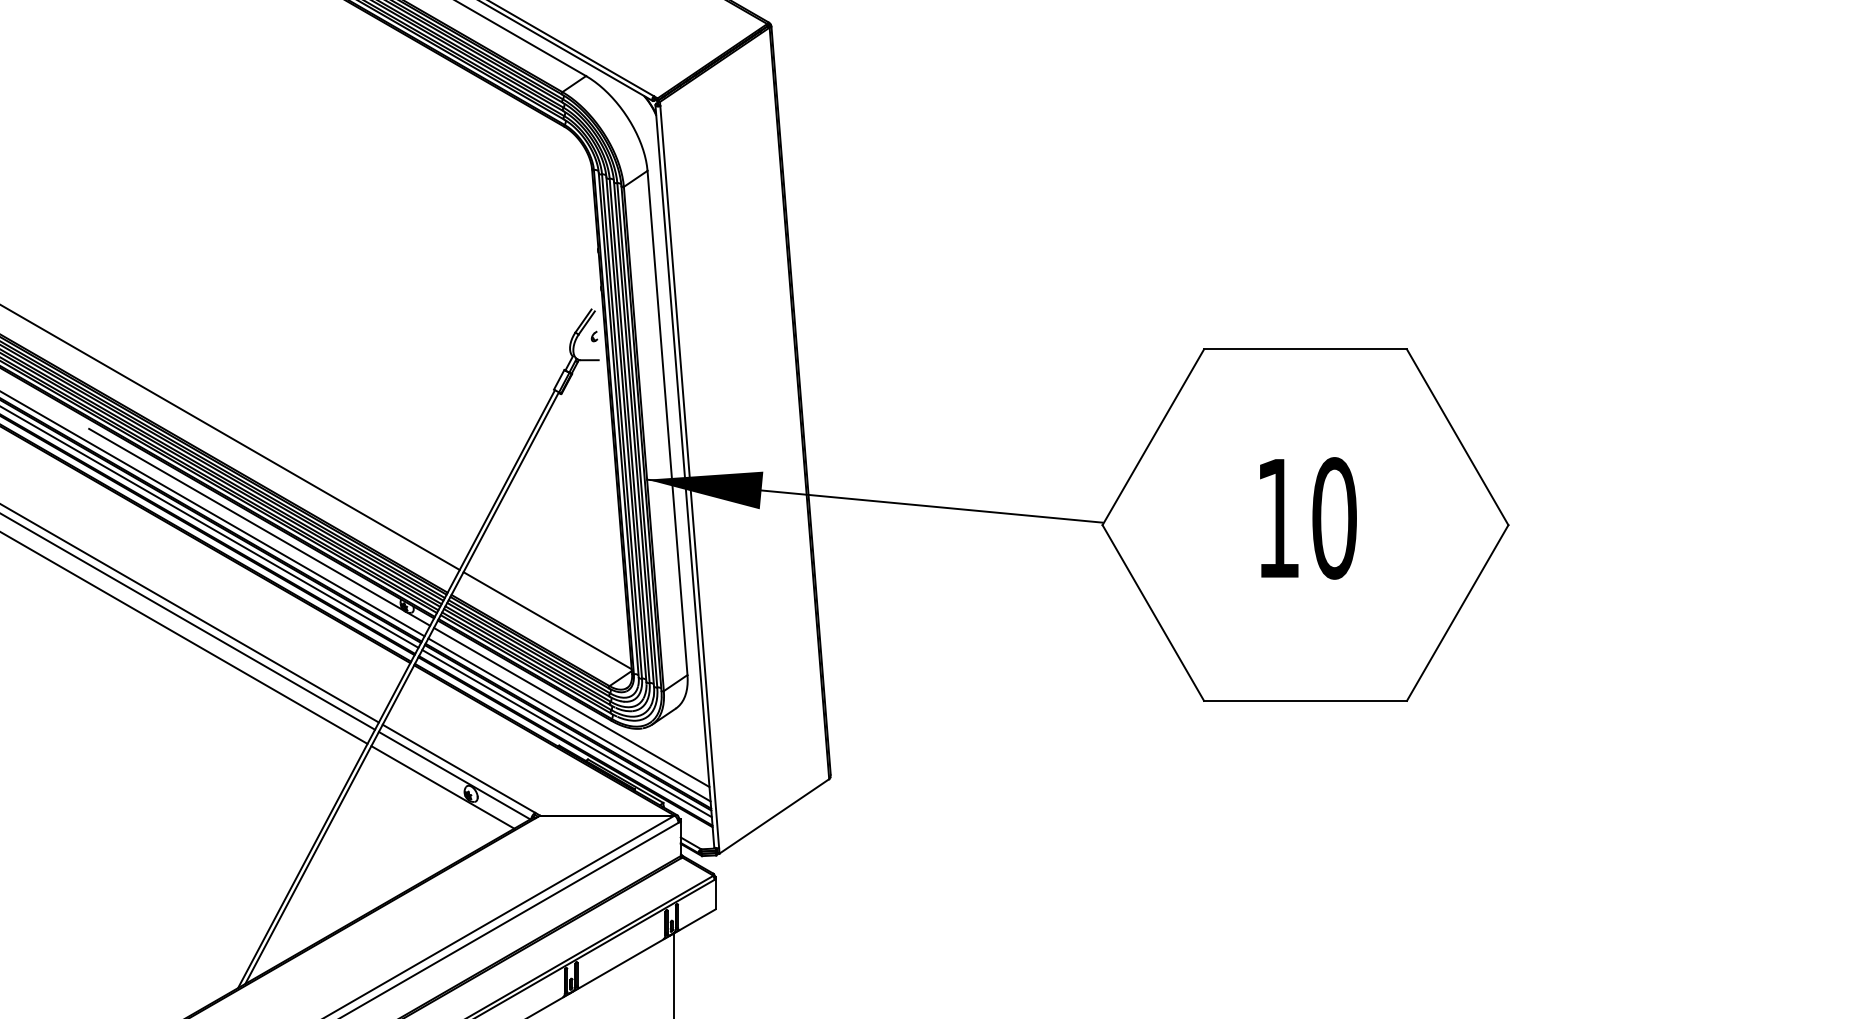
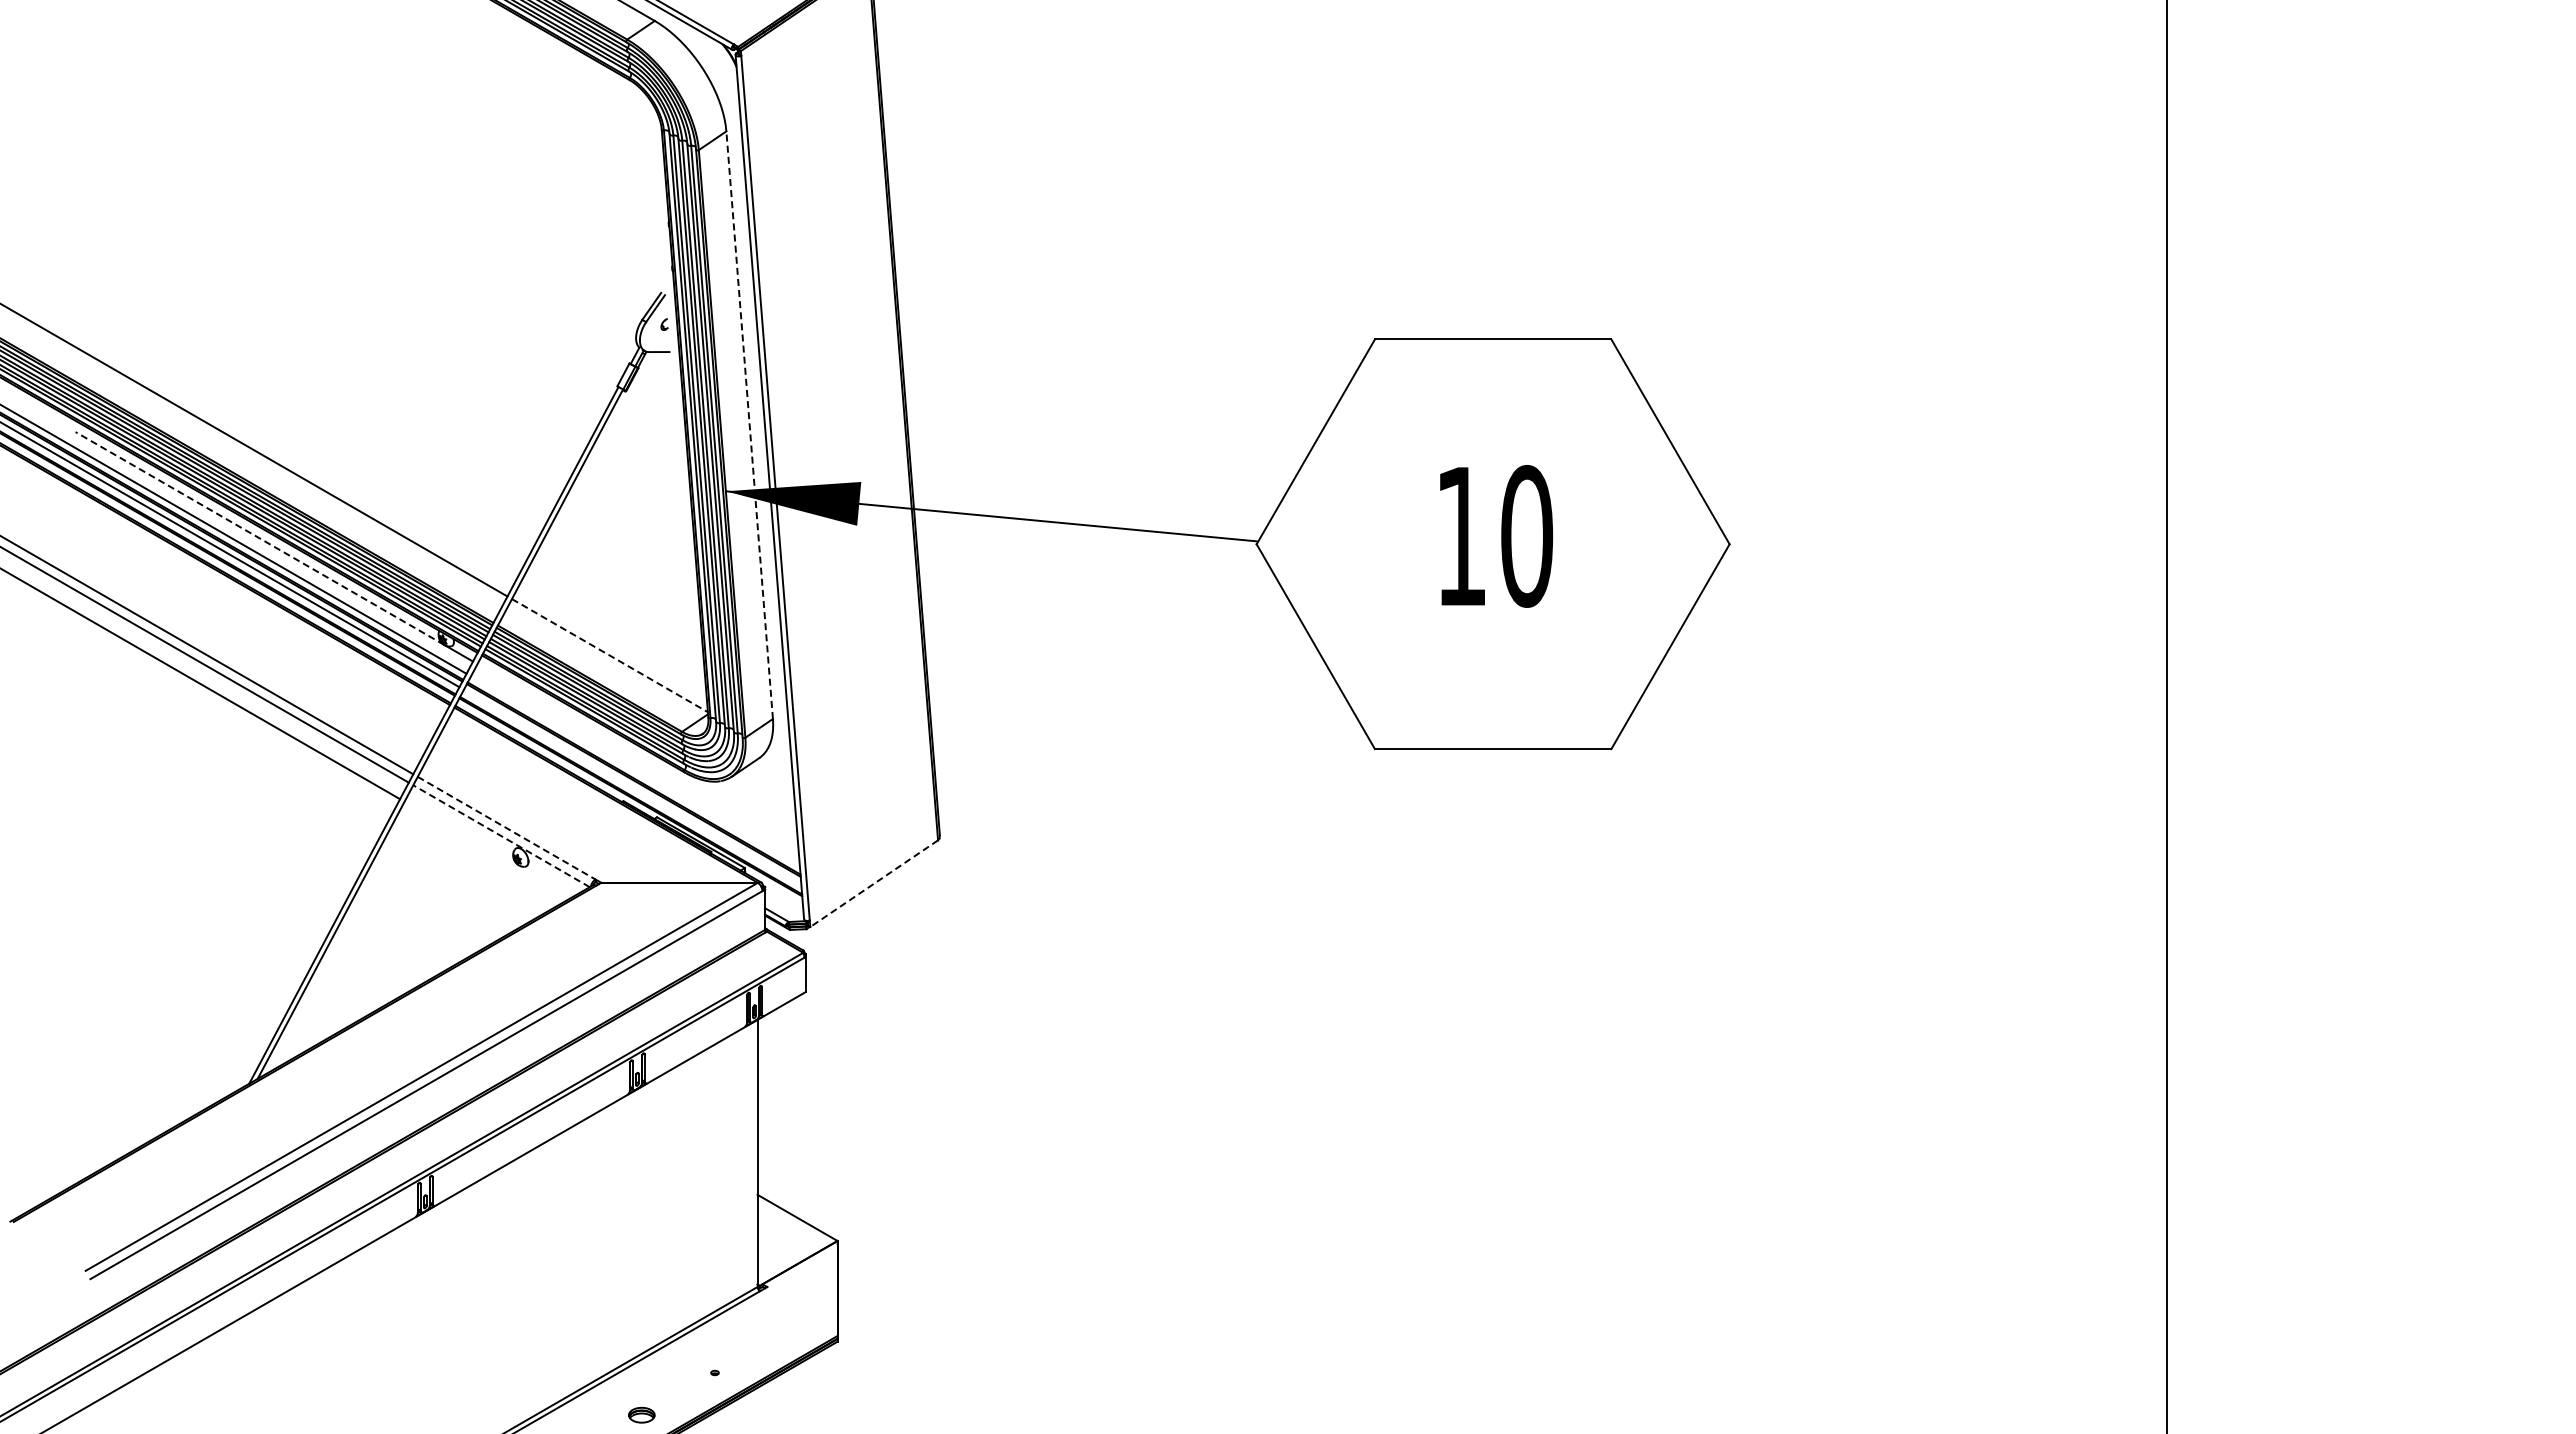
line: (667, 423) -> (749, 425), solid -> dashed
line: (246, 520) -> (259, 538), solid -> dashed
line: (548, 620) -> (610, 655), solid -> dashed
line: (571, 707) -> (637, 756), removed
line: (569, 720) -> (635, 771), removed
line: (566, 733) -> (632, 786), removed
line: (458, 769) -> (506, 828), solid -> dashed
line: (454, 775) -> (501, 836), solid -> dashed
line: (442, 787) -> (487, 849), removed
line: (773, 816) -> (873, 883), solid -> dashed

